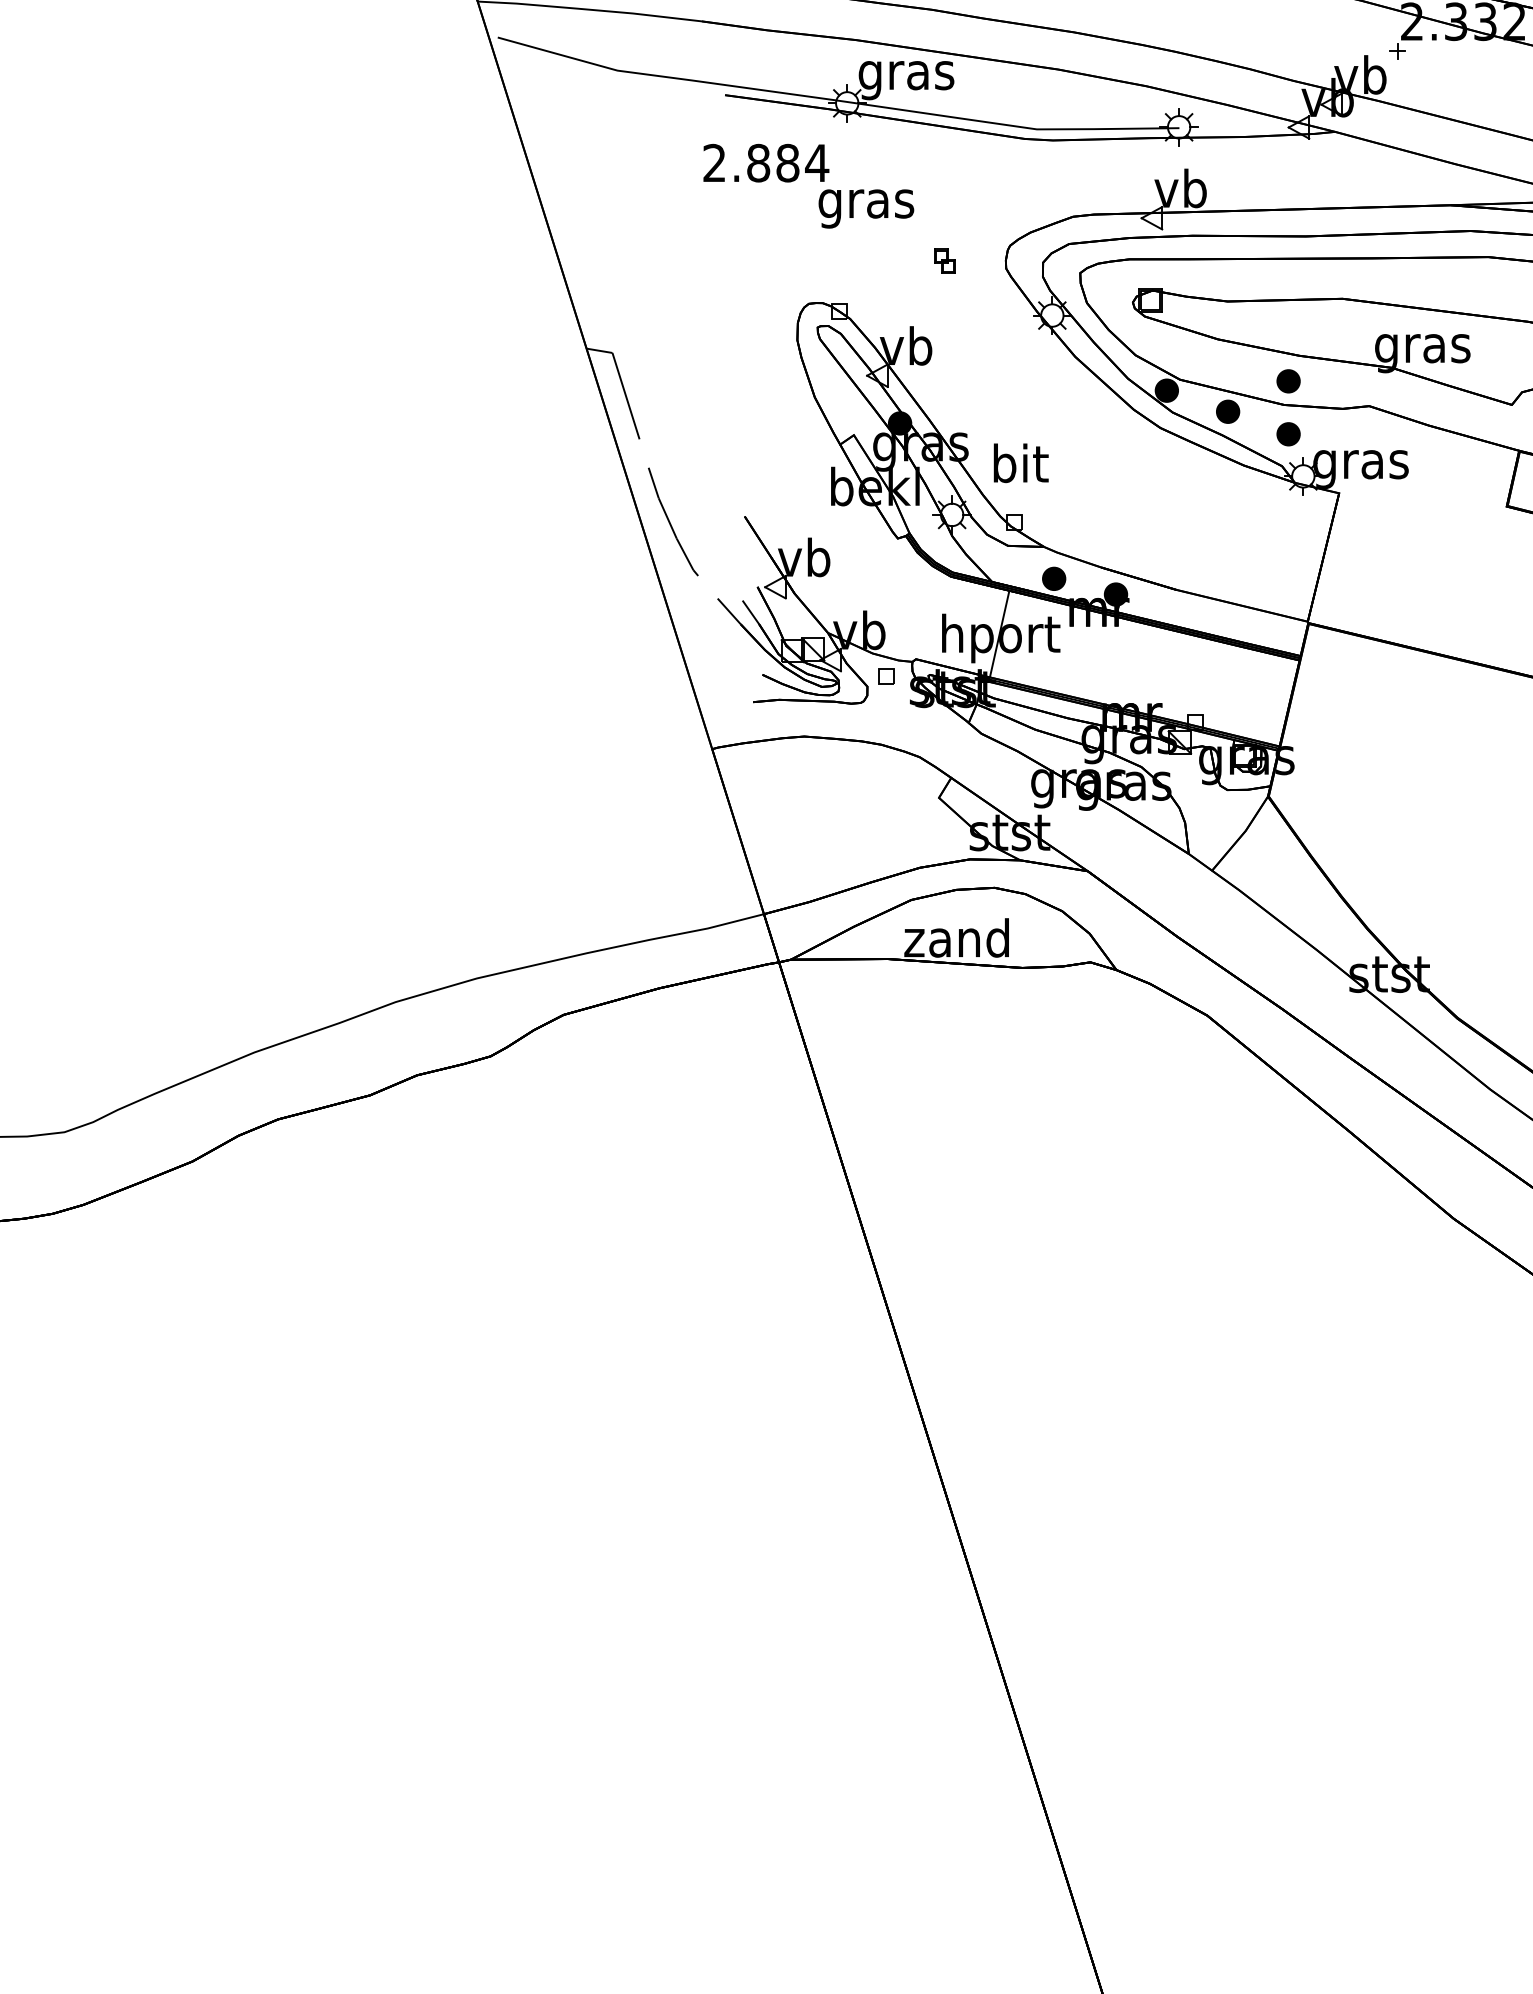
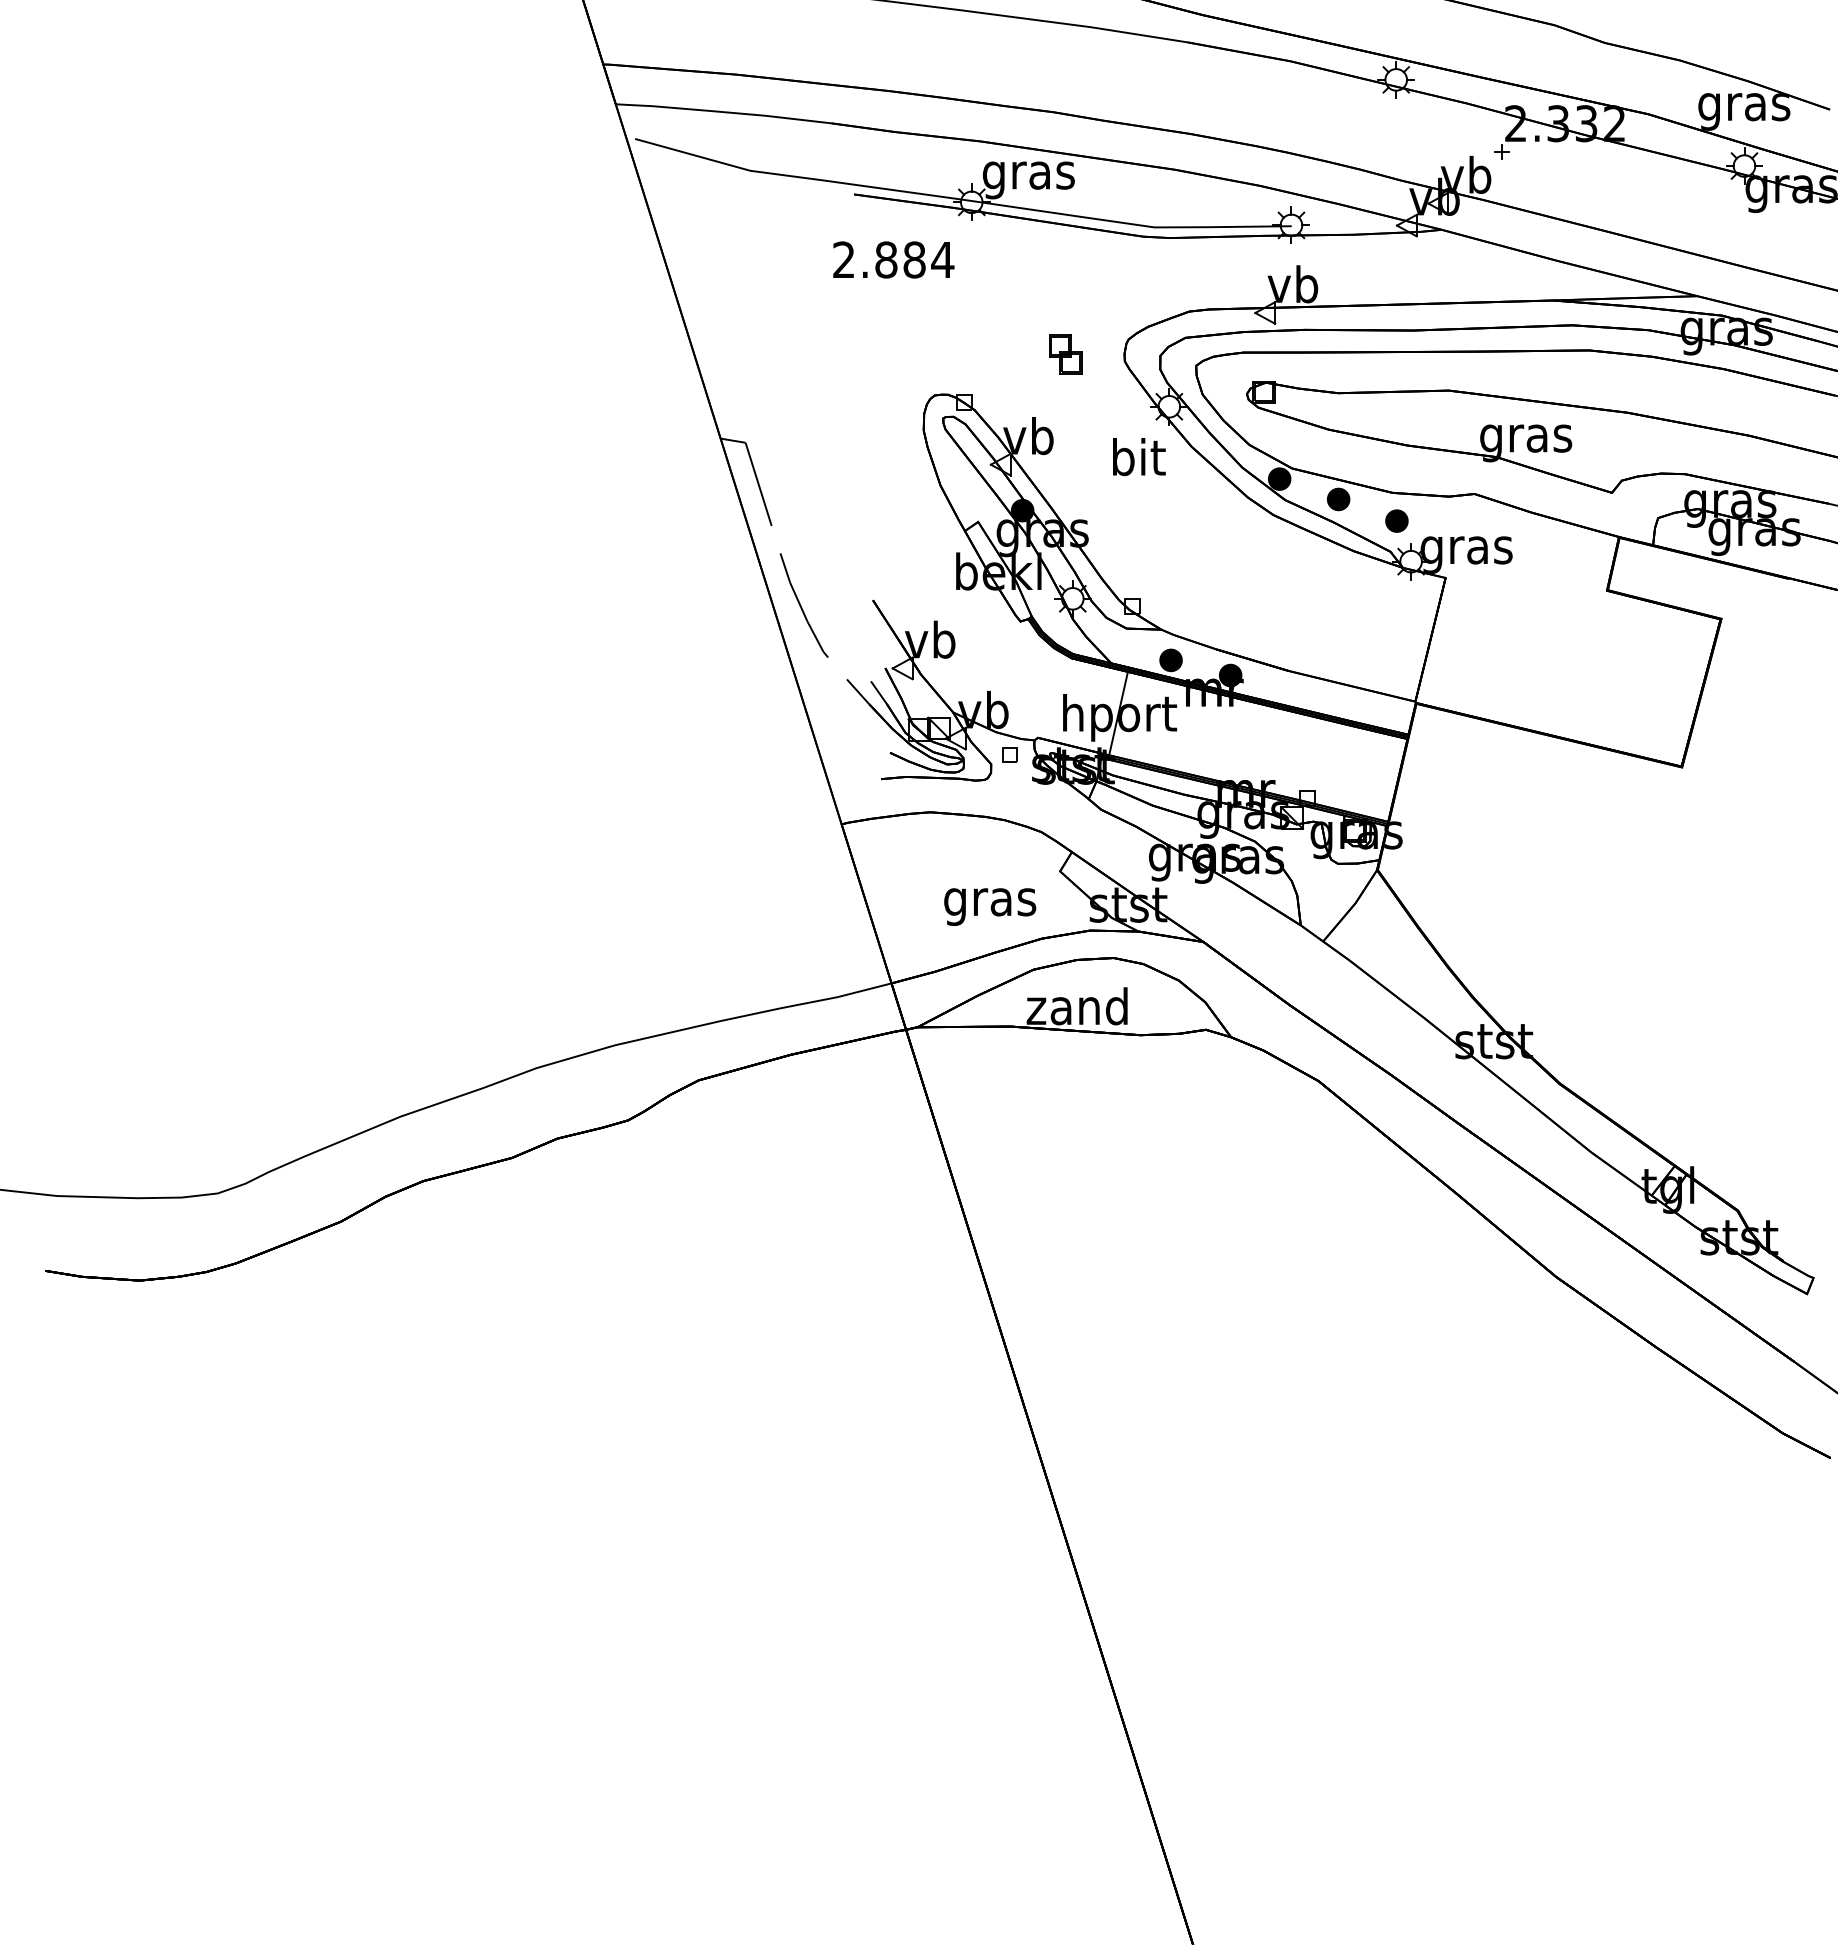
text: (866, 208) -> (990, 906), moved
part: (944, 261) -> (1065, 354), size x1.67
part: (1288, 380) -> (1396, 469), removed
text: (1021, 463) -> (1139, 457), moved

